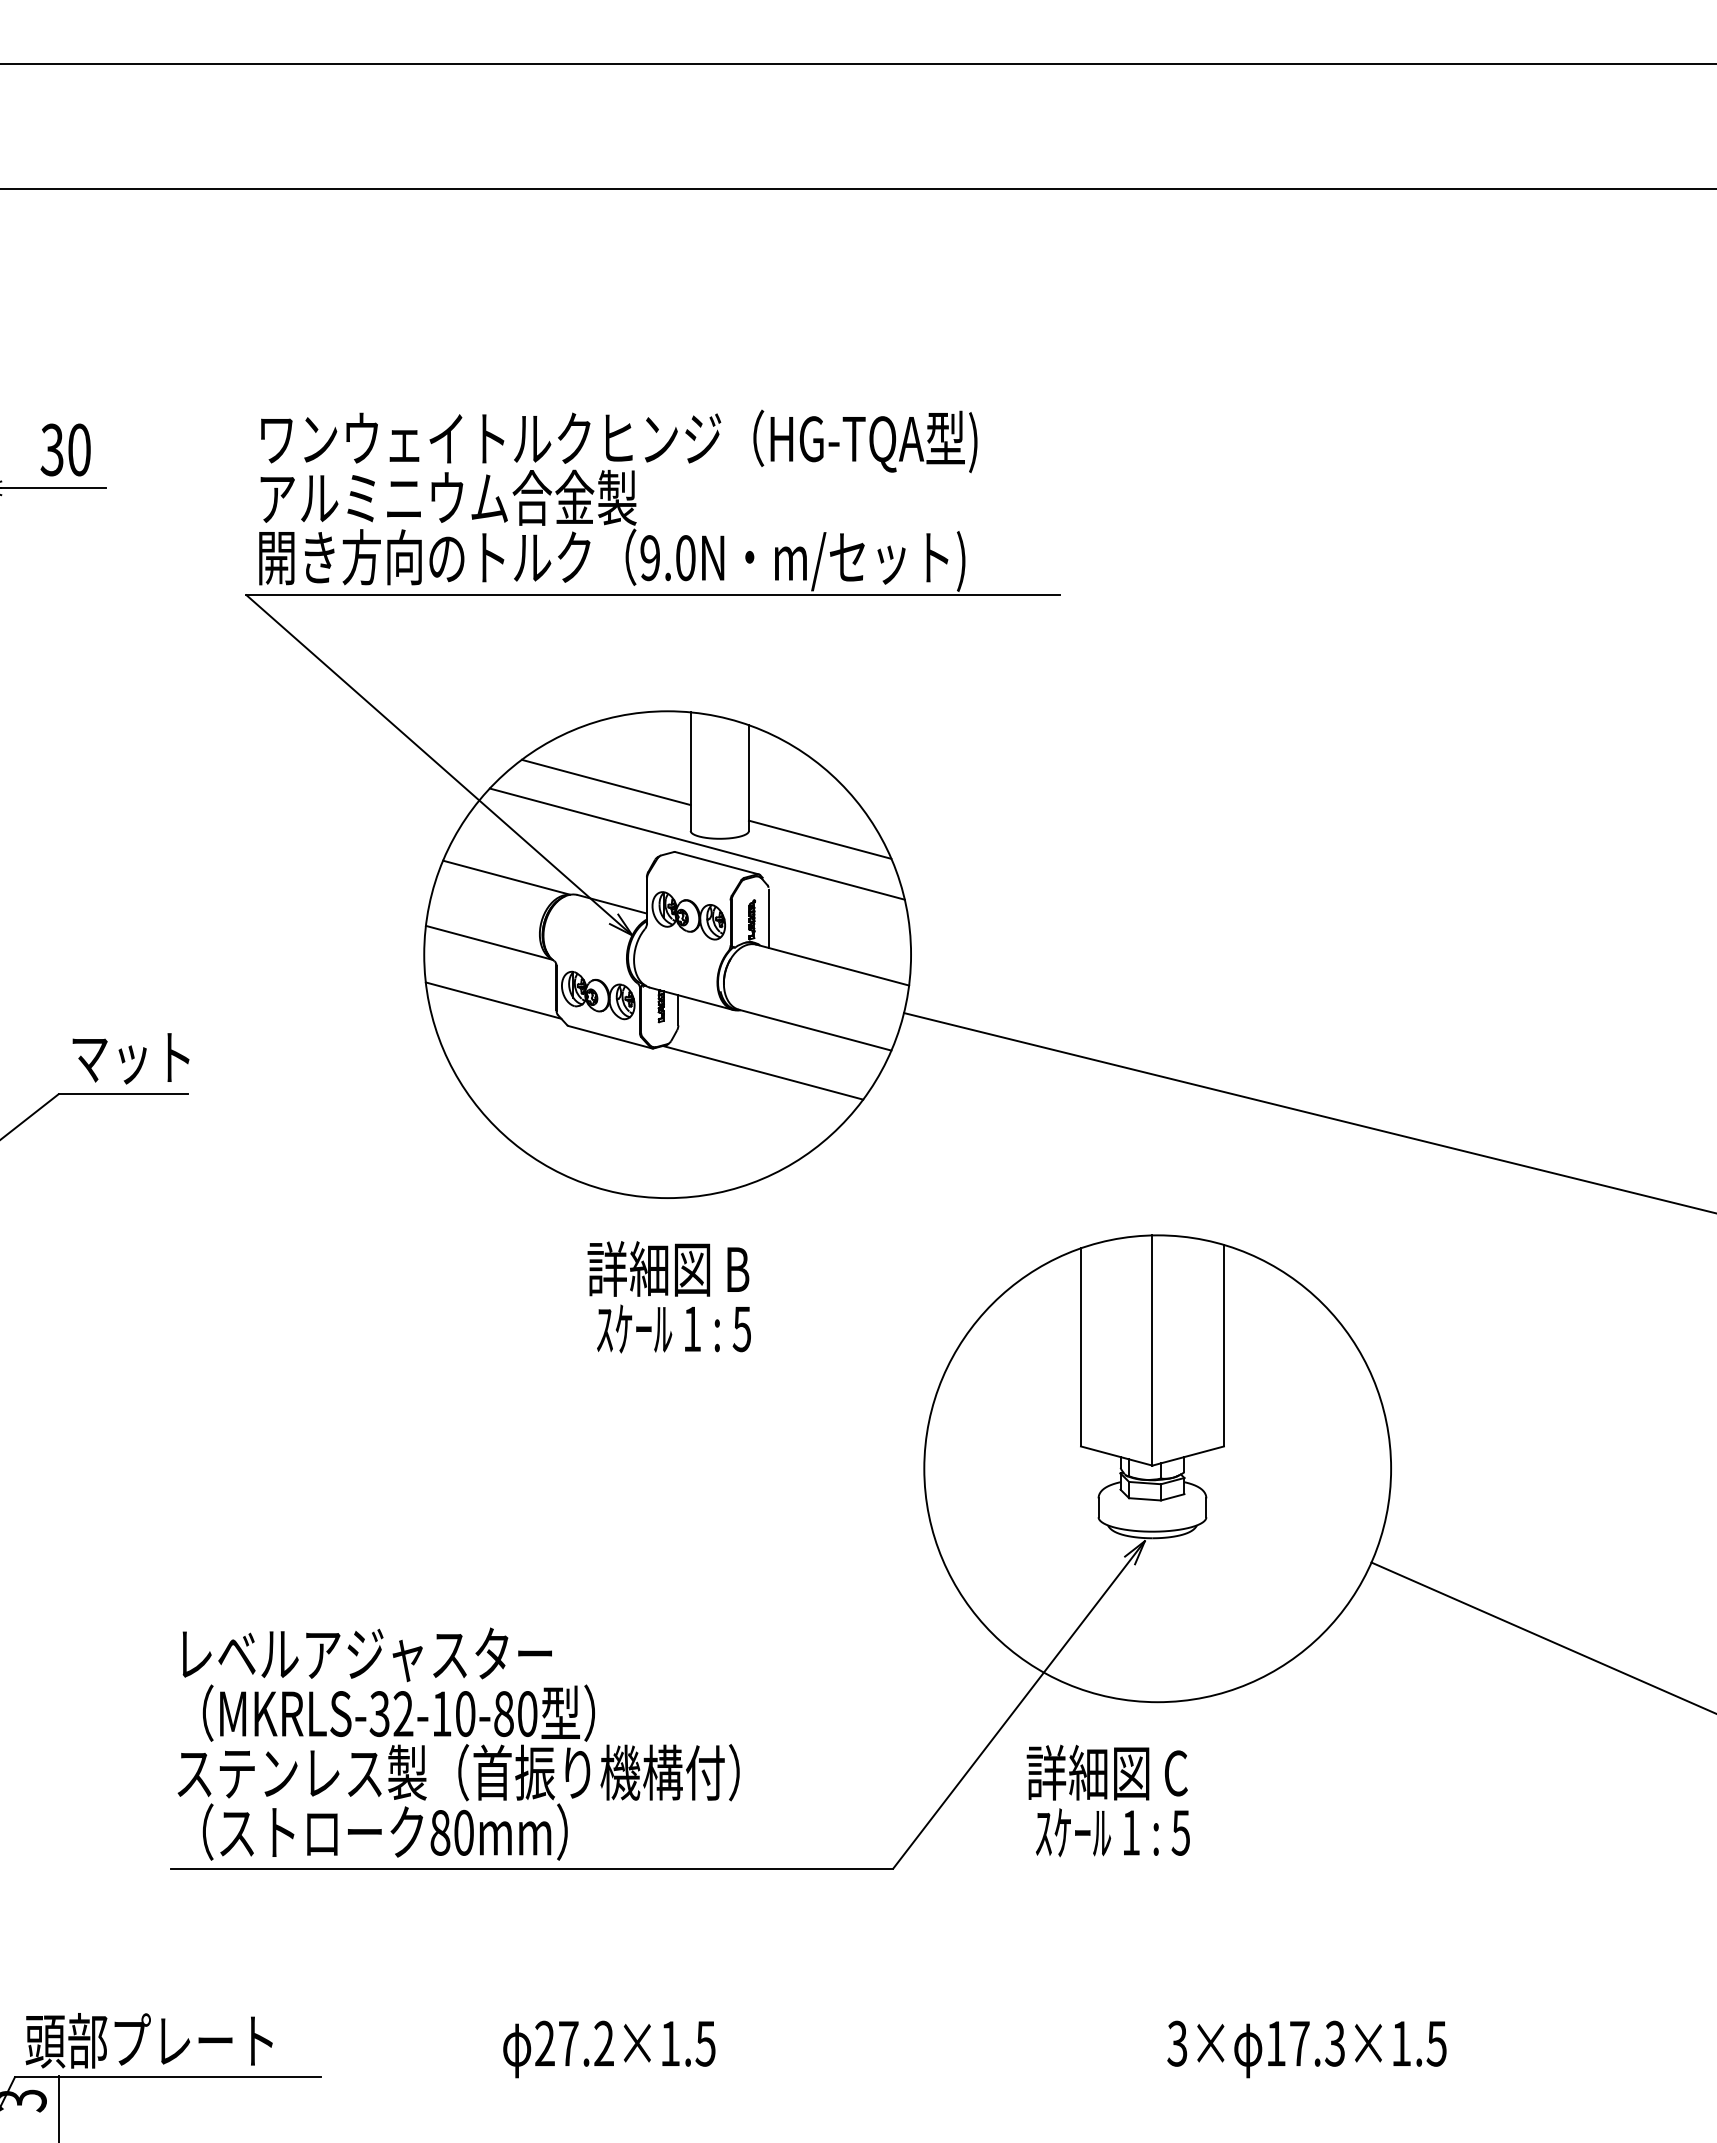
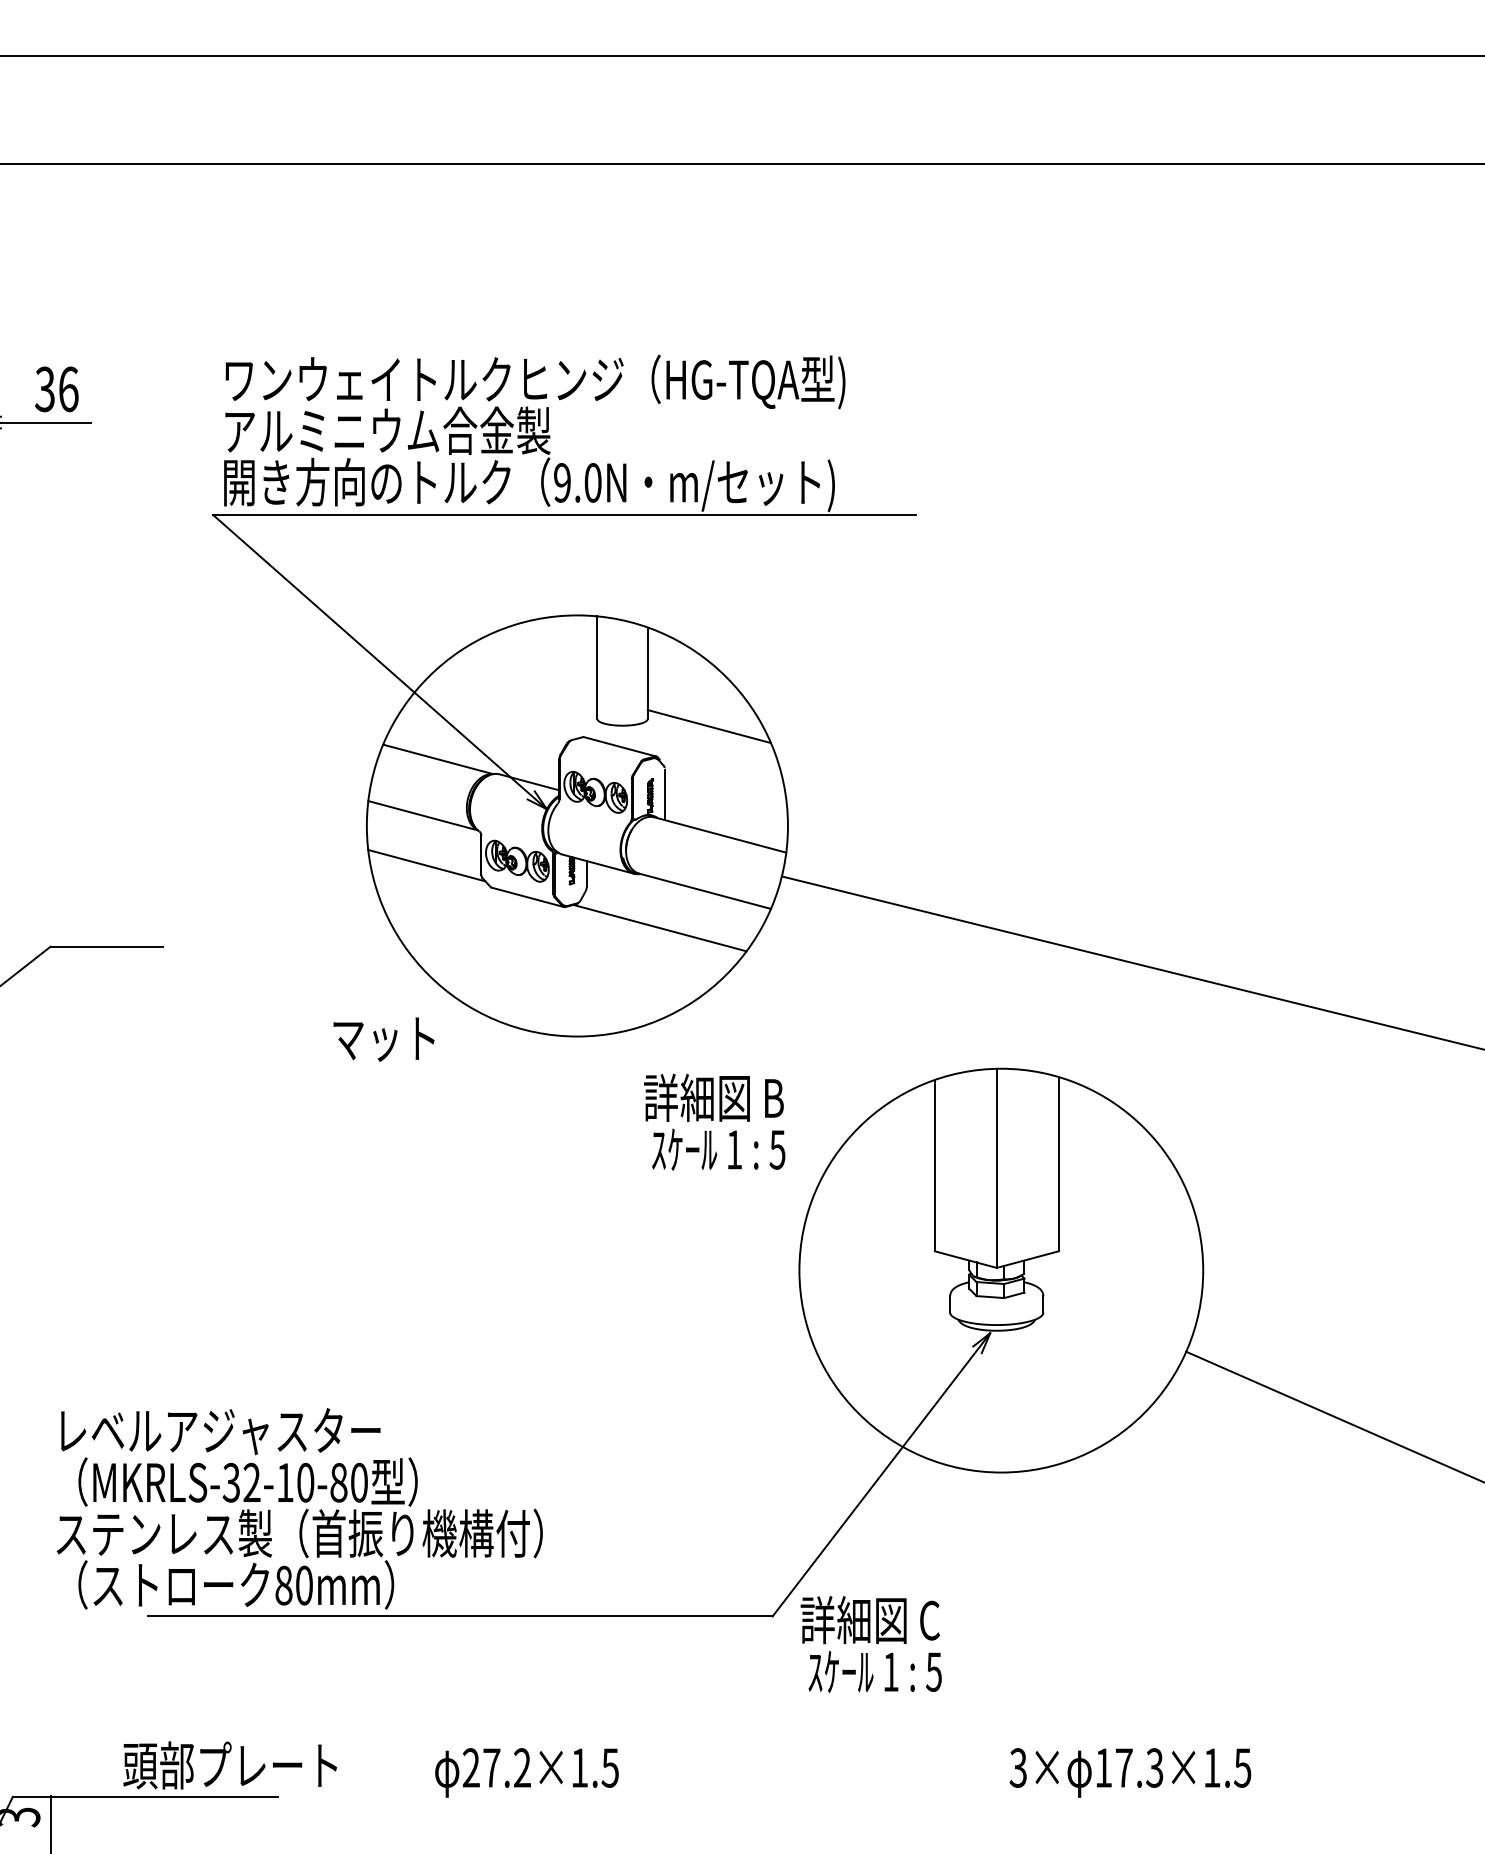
text: (79, 449) -> (68, 388), 30 -> 36
line: (605, 782) -> (523, 677), removed
line: (696, 843) -> (602, 729), removed
text: (130, 1058) -> (383, 1039), moved
text: (668, 1297) -> (713, 1122), moved
text: (458, 1743) -> (299, 1508), moved
text: (1107, 1800) -> (870, 1644), moved
text: (148, 2040) -> (229, 1765), moved

